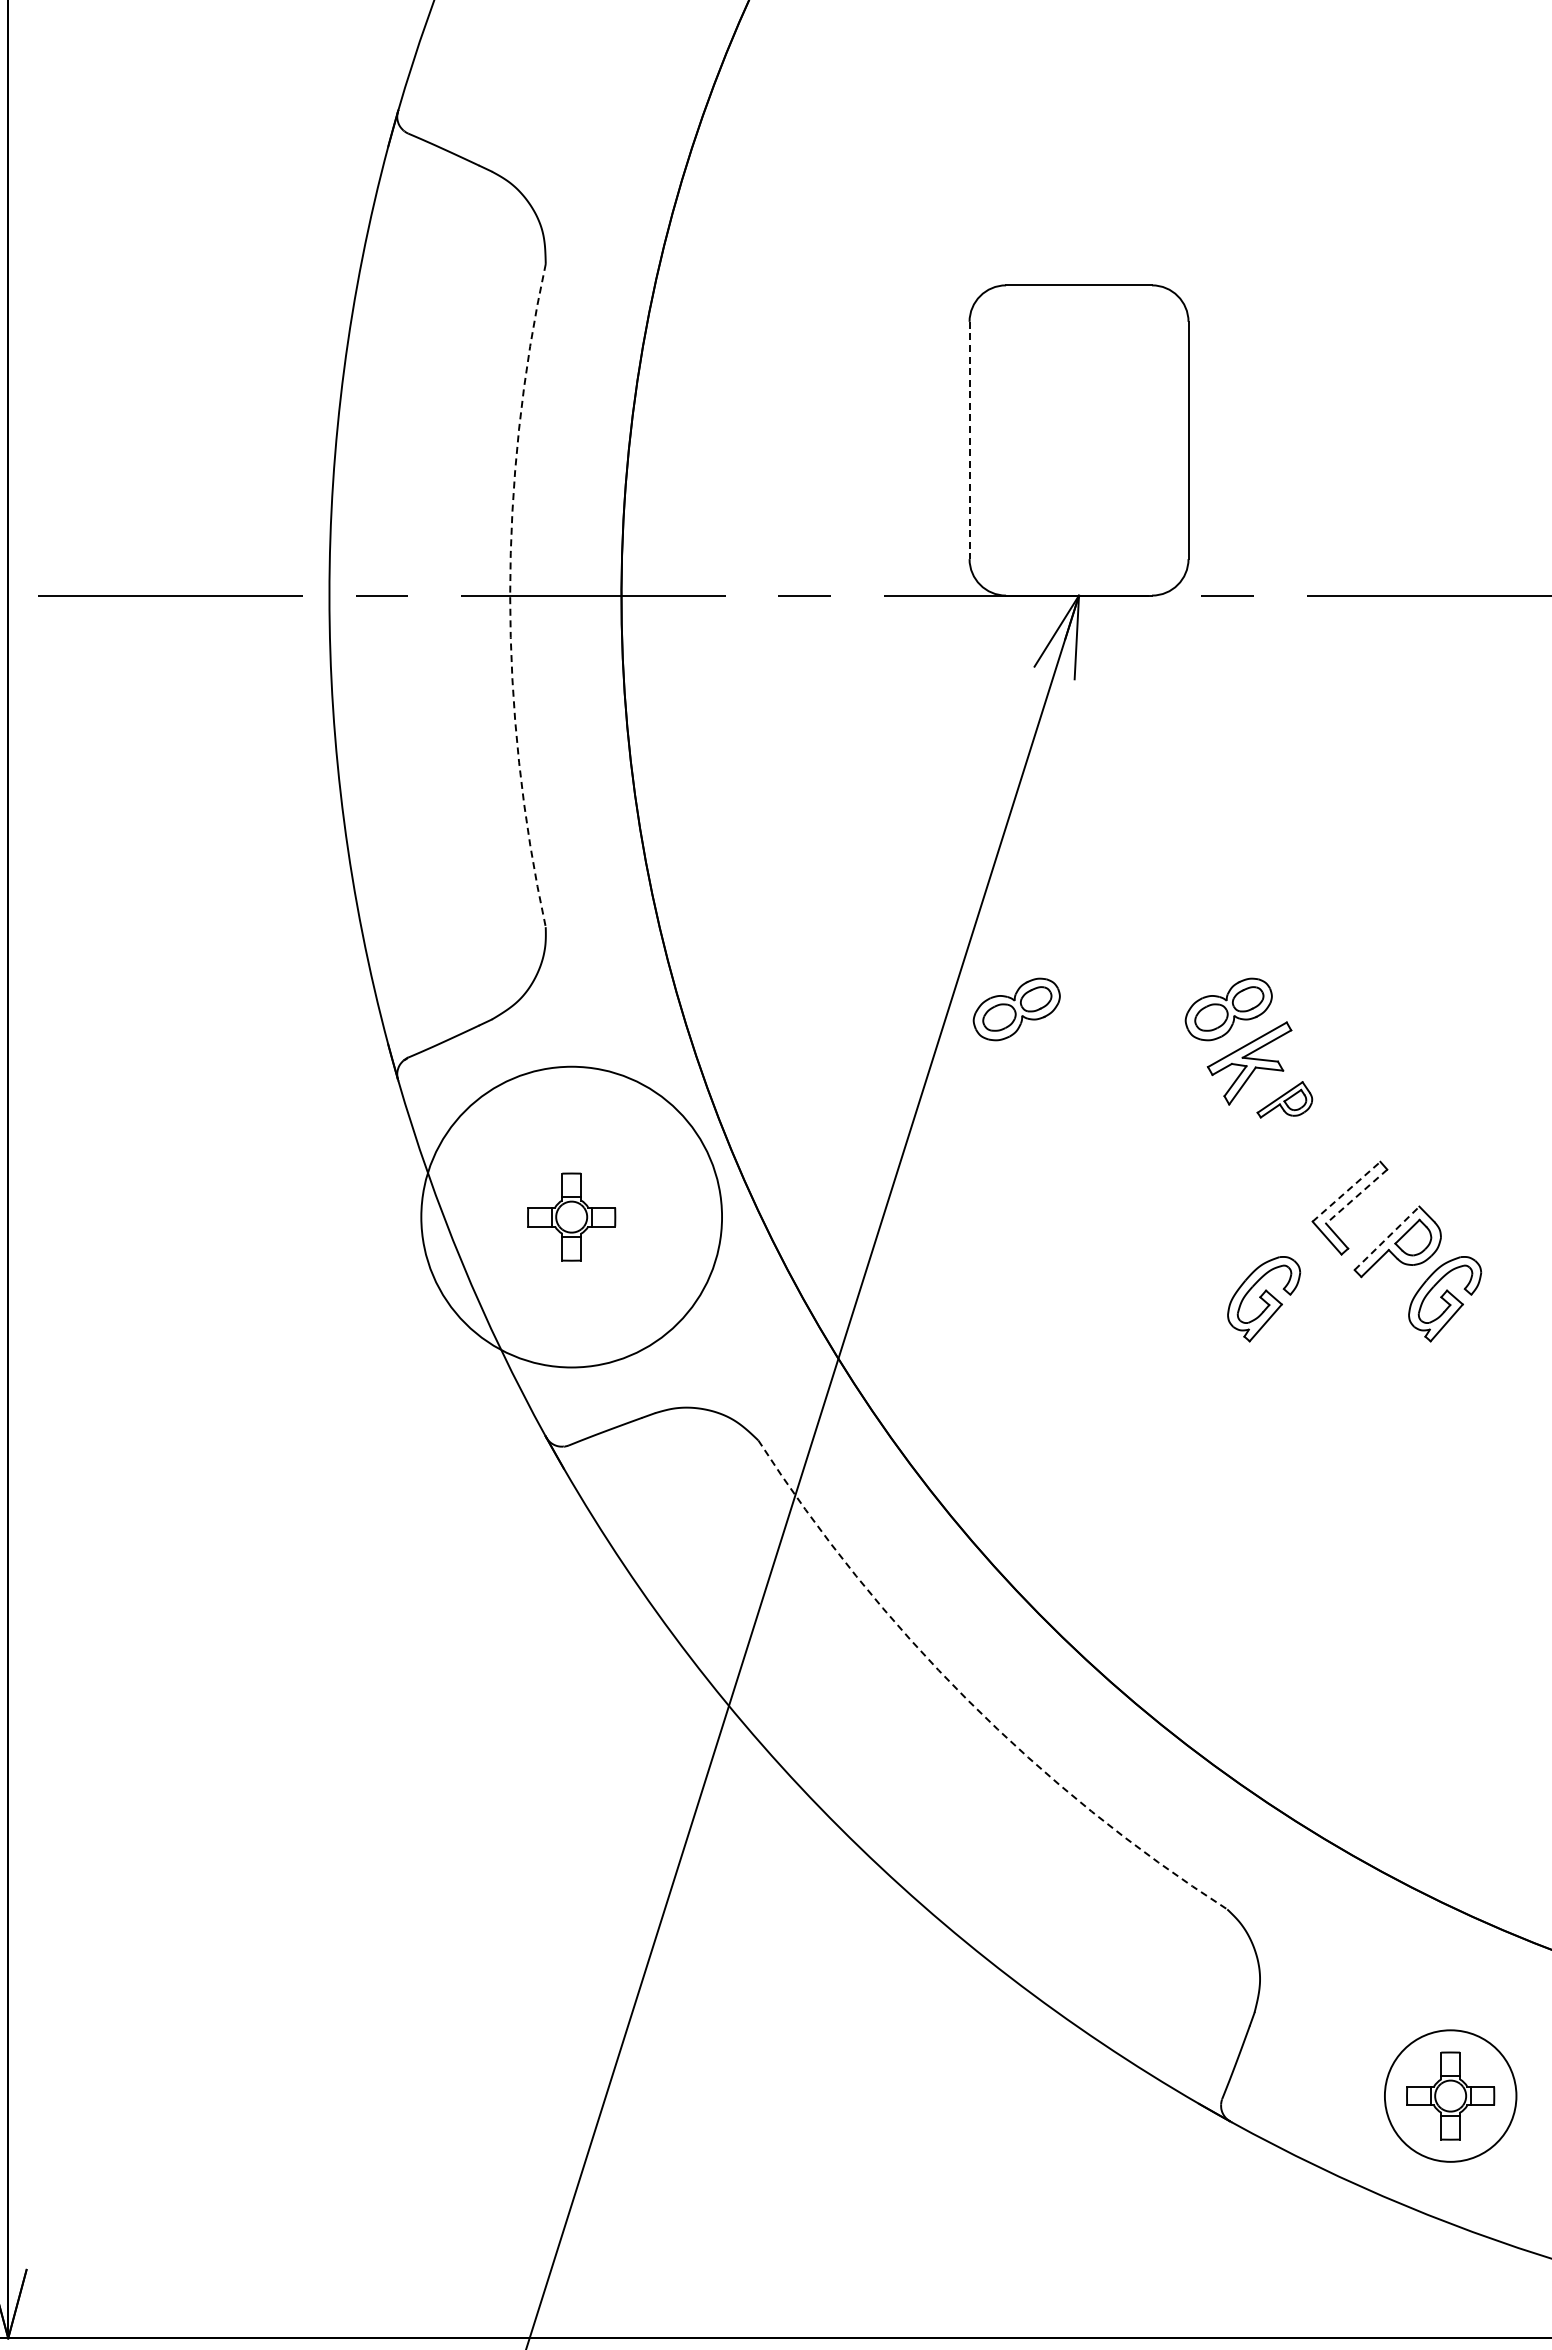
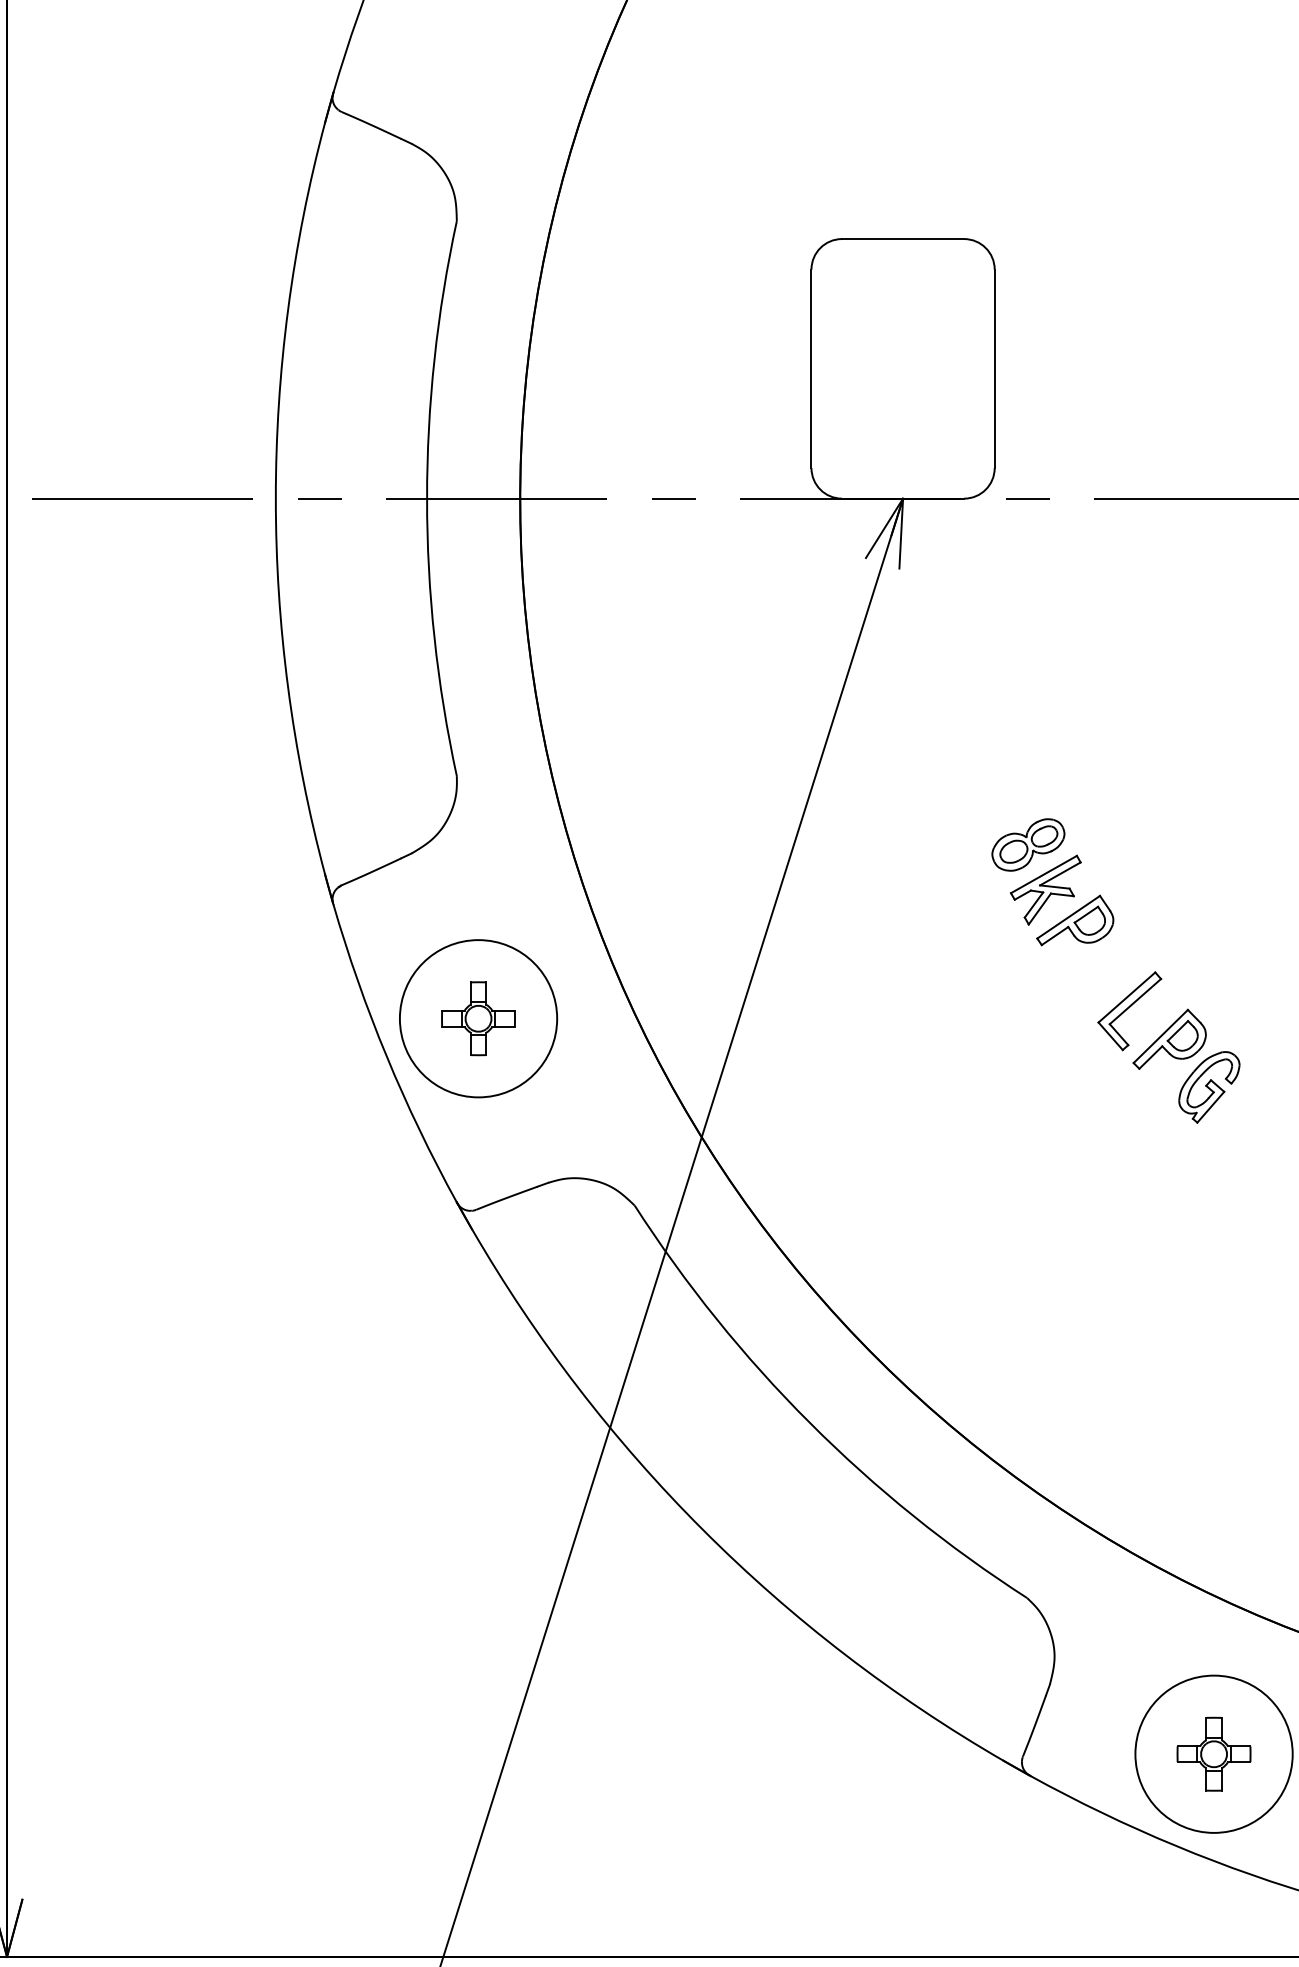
line: (969, 440) -> (811, 368), dashed -> solid
arc: (510, 595) -> (427, 498), dashed -> solid
part: (1016, 1009) -> (850, 845), removed
part: (1284, 1099) -> (1075, 920), size x1.67
line: (1346, 1191) -> (1126, 997), dashed -> solid
line: (1356, 1196) -> (1135, 1001), dashed -> solid
circle: (571, 1217) -> (478, 1019), size x0.62
line: (1387, 1237) -> (1161, 1035), dashed -> solid
part: (1264, 1299) -> (1058, 1087), removed
arc: (967, 1700) -> (809, 1423), dashed -> solid
circle: (1450, 2096) -> (1213, 1754), size x1.43

